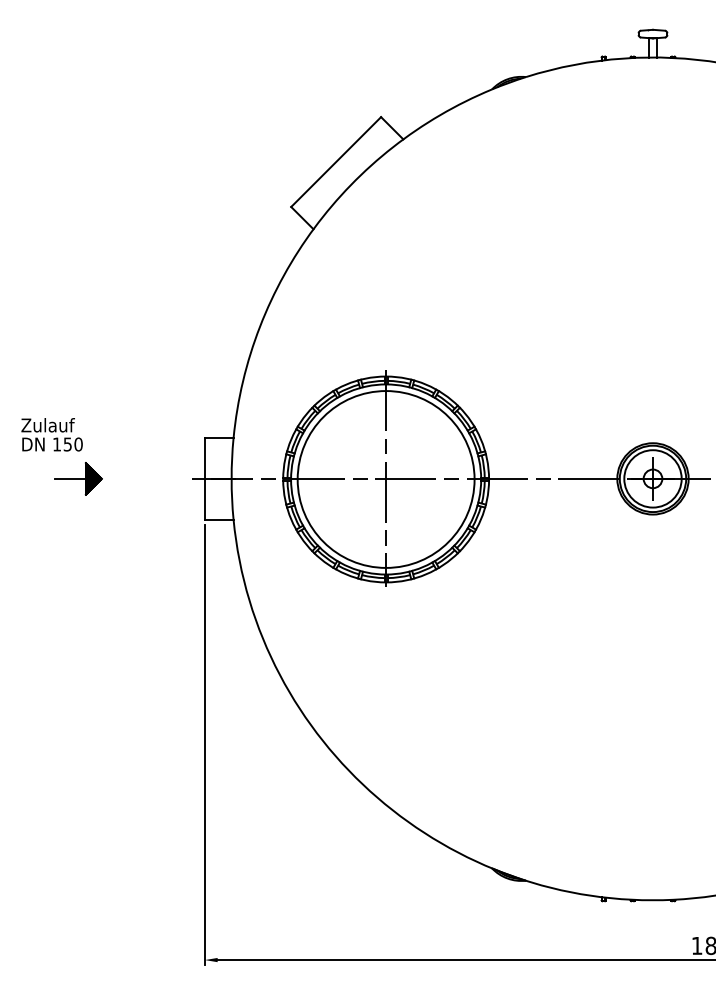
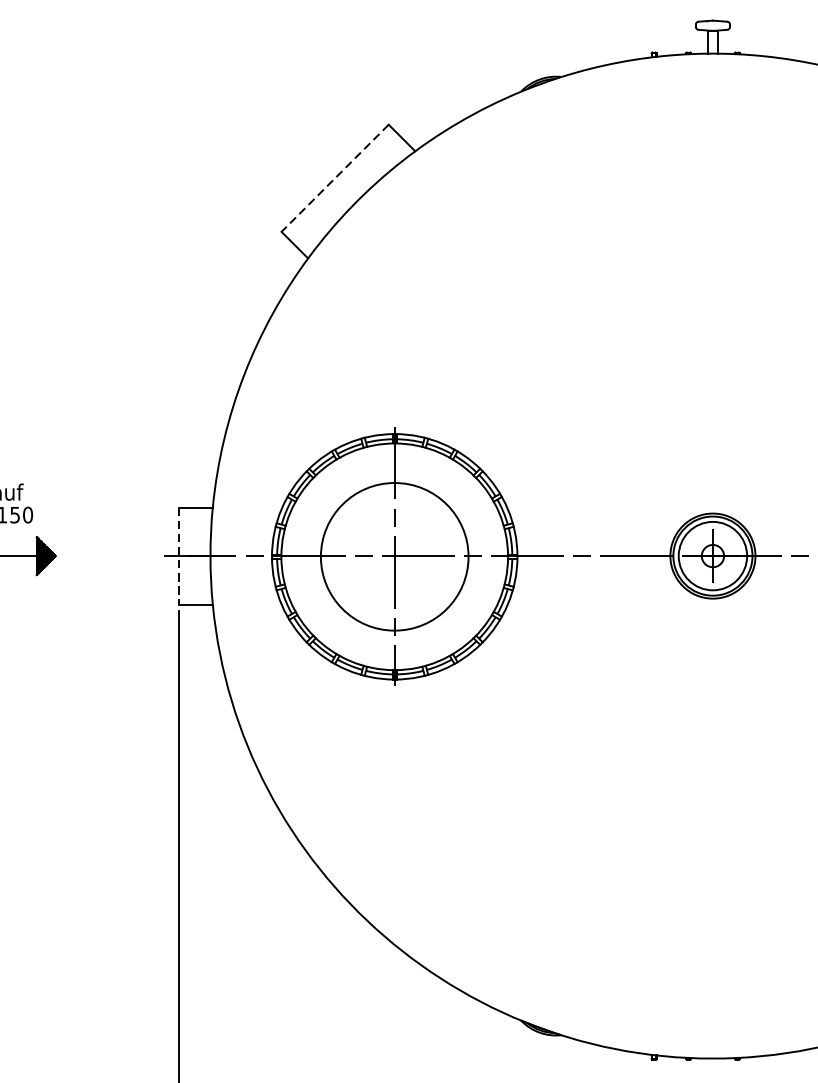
line: (336, 162) -> (335, 178), solid -> dashed
line: (204, 478) -> (178, 555), solid -> dashed
circle: (385, 479) -> (393, 556), size x0.7

